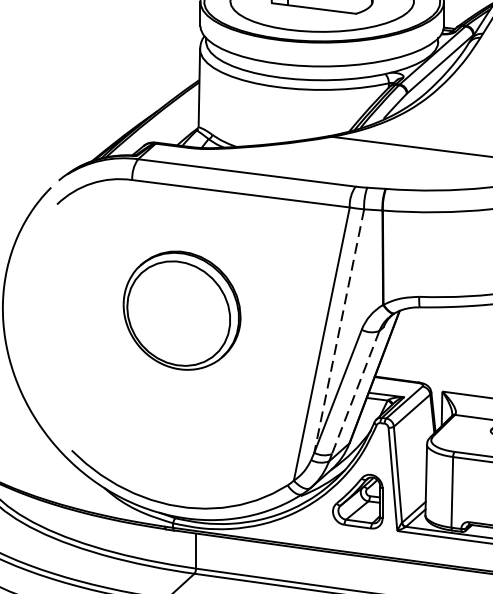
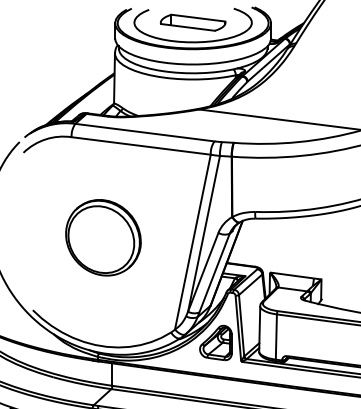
part: (182, 310) -> (103, 237), moved
line: (338, 332) -> (203, 234), dashed -> solid
line: (355, 393) -> (214, 273), dashed -> solid

